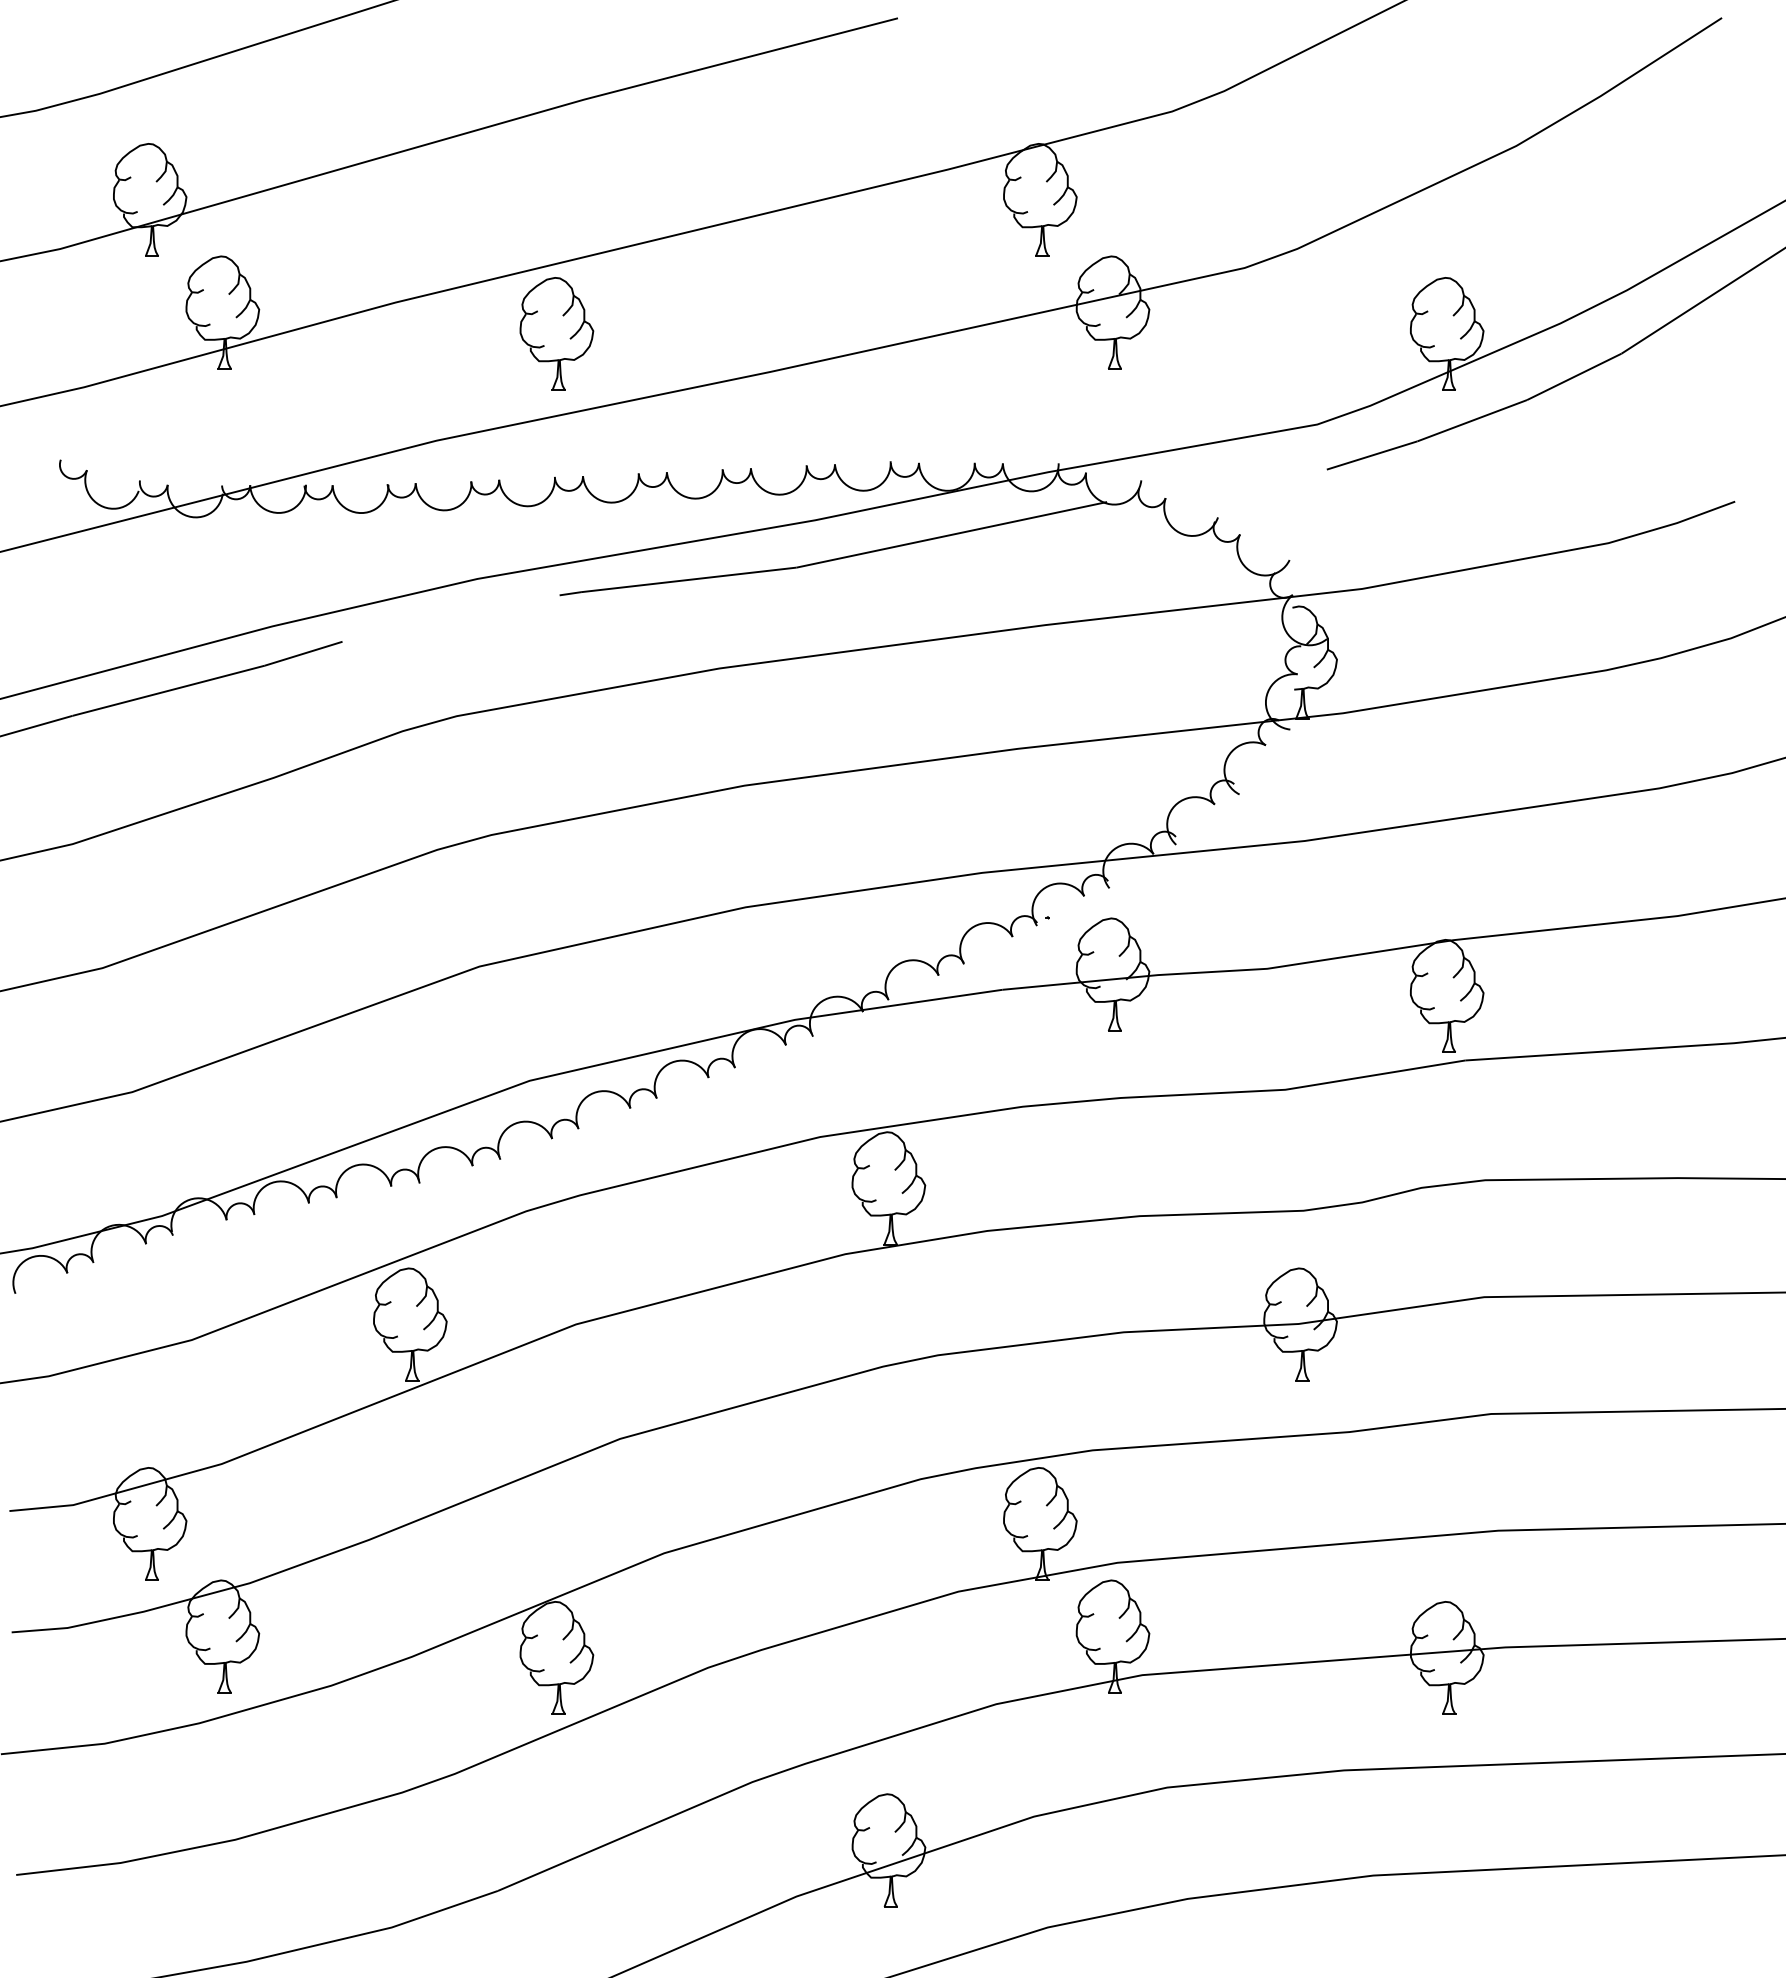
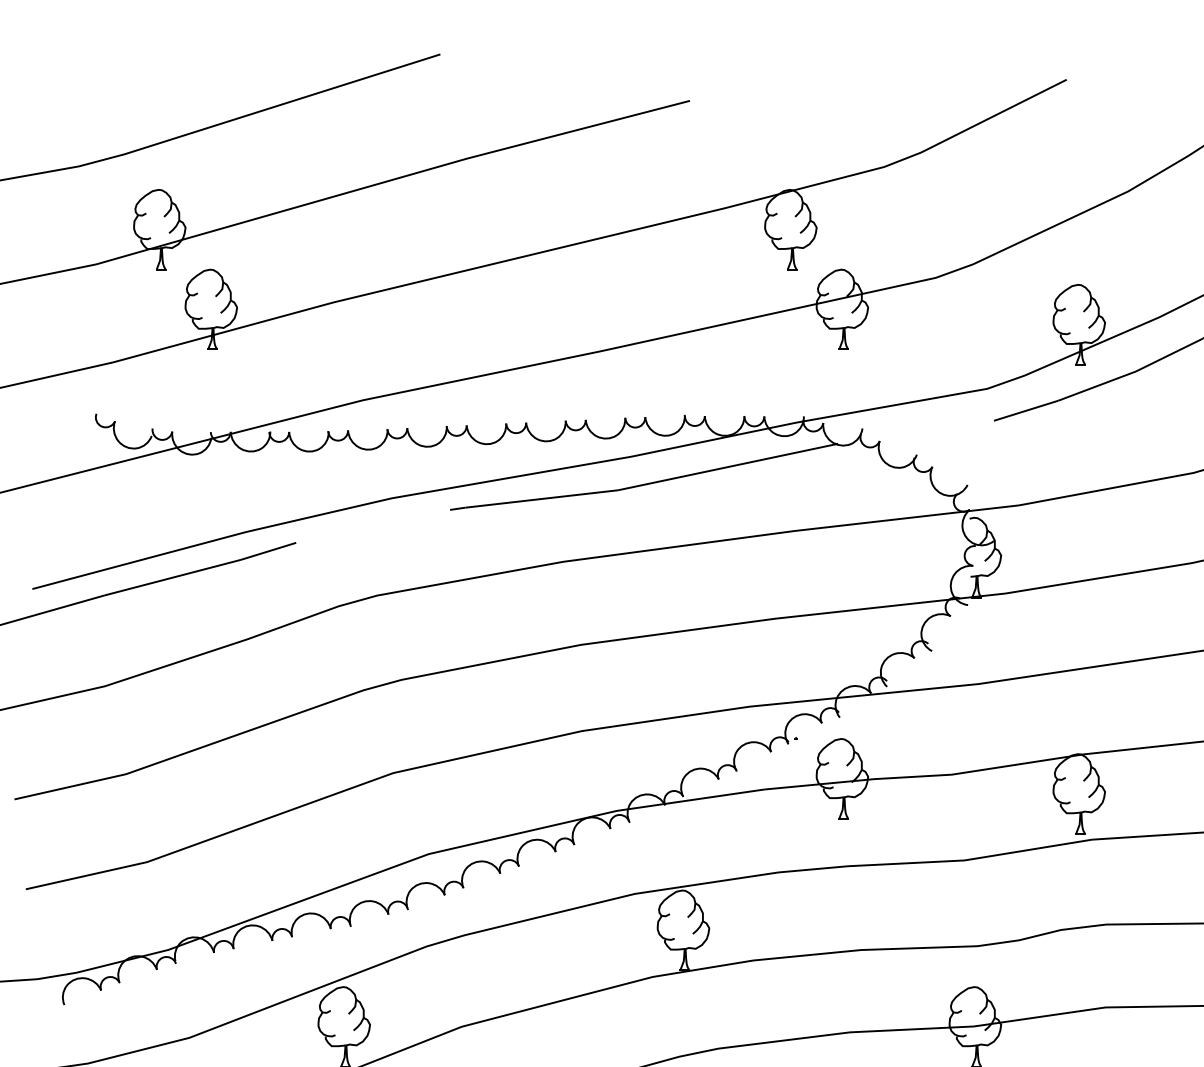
part: (556, 333) -> (447, 324), removed

